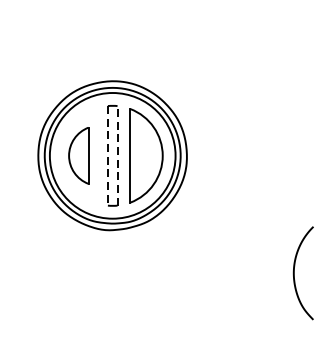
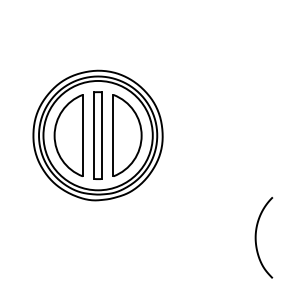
part: (78, 155) -> (68, 135), size x1.67
line: (117, 155) -> (102, 135), dashed -> solid
line: (107, 156) -> (93, 136), dashed -> solid

